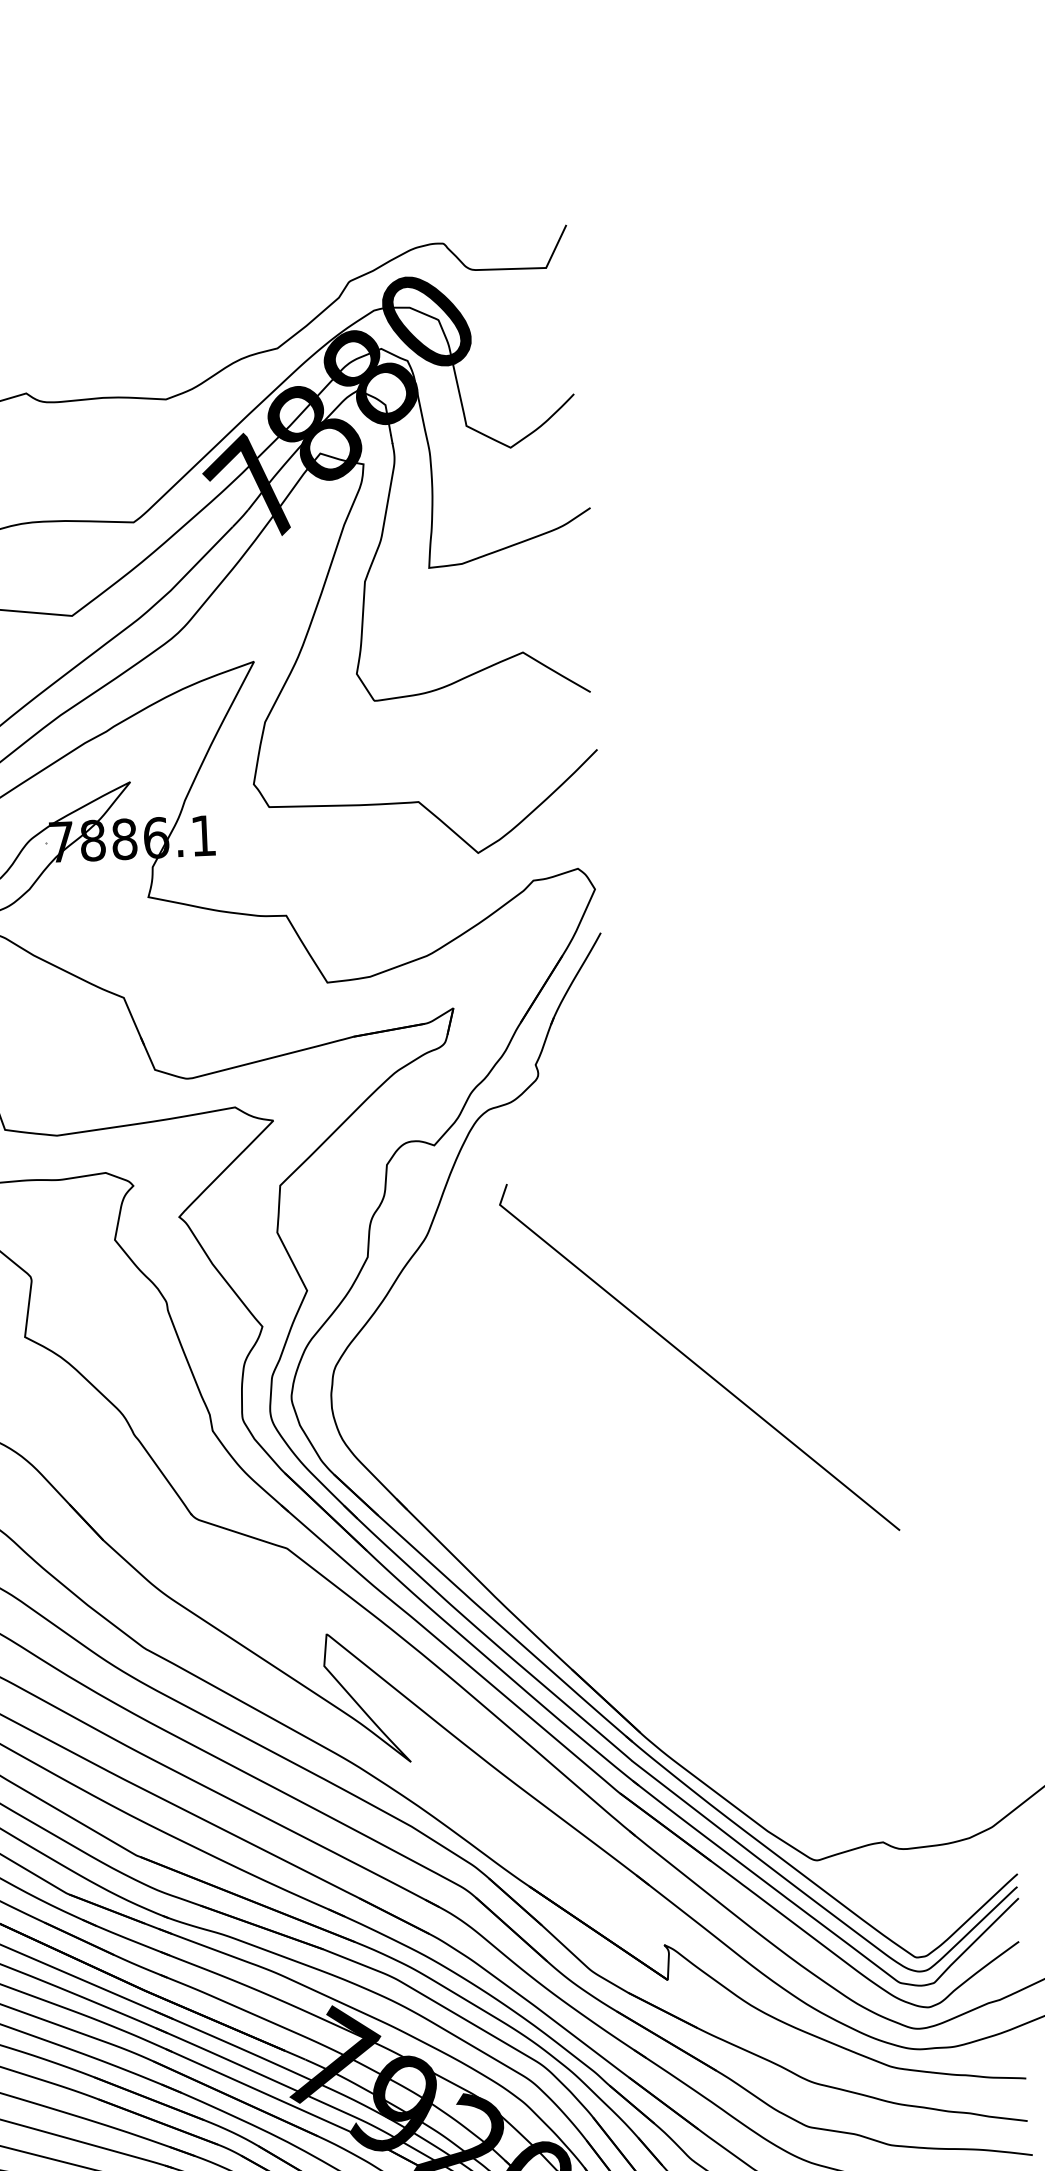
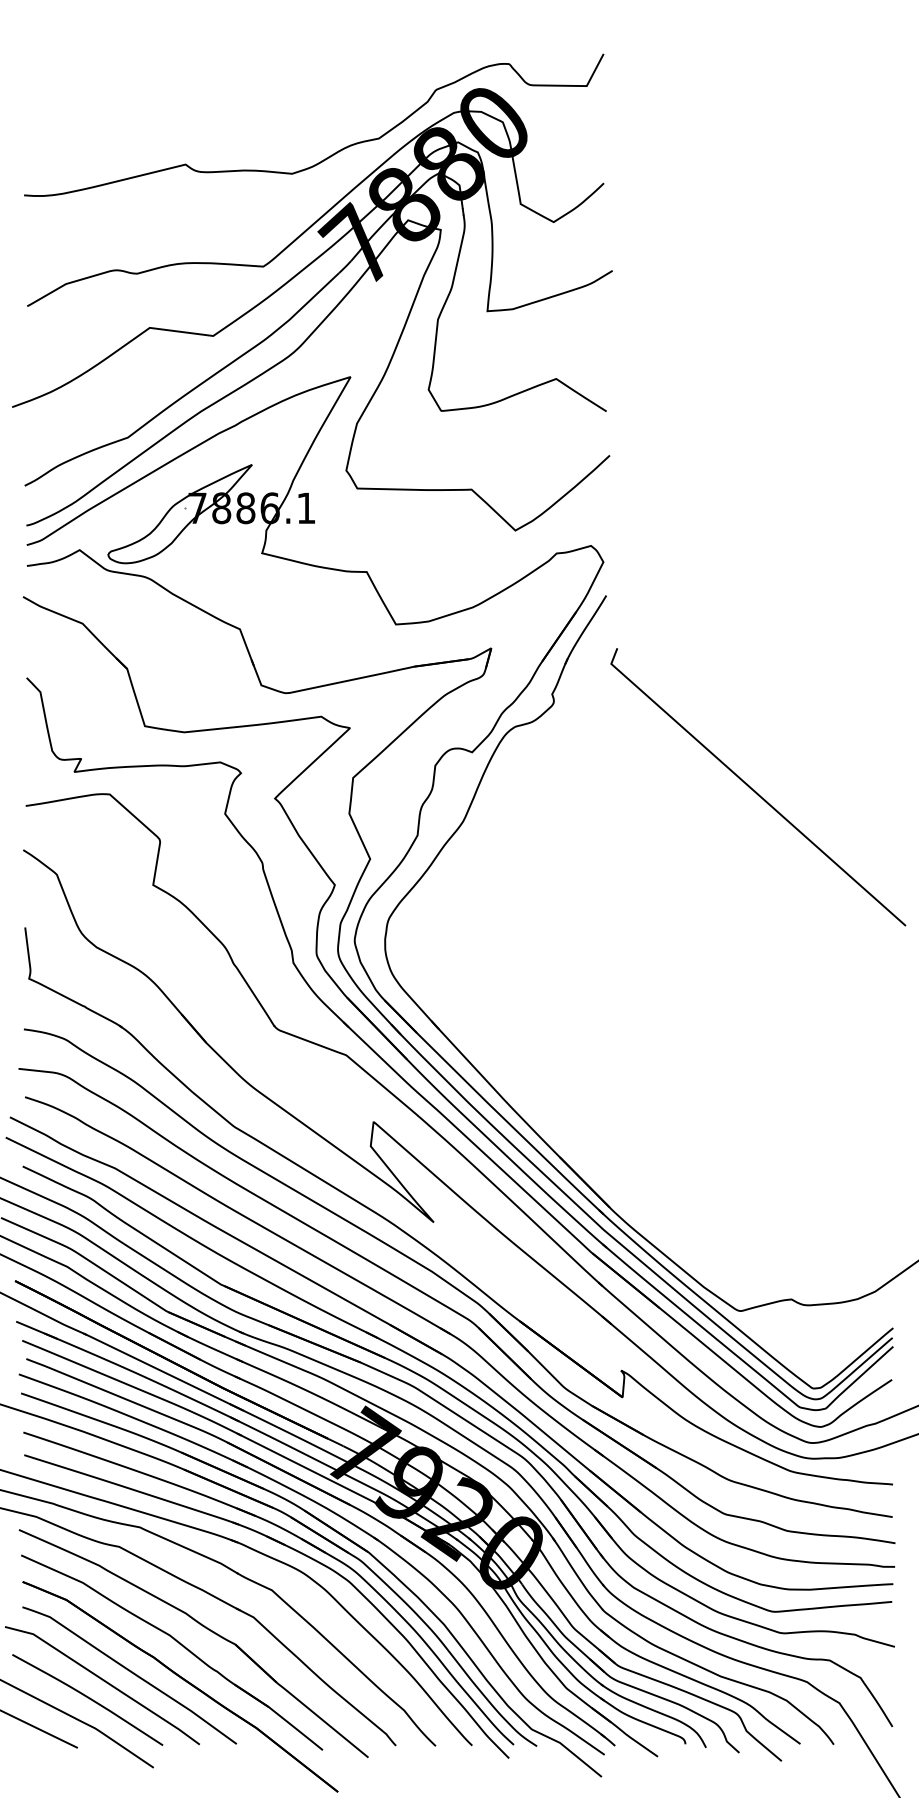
line: (695, 1362) -> (755, 790), moved

